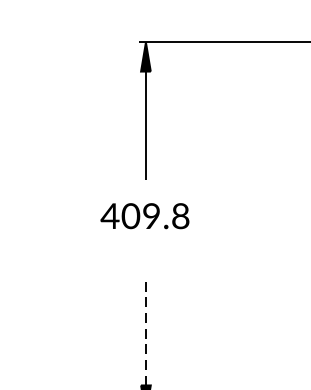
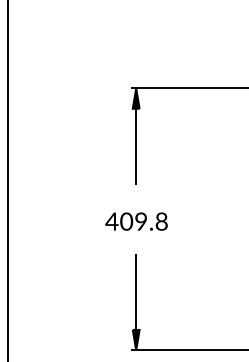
text: (144, 215) -> (136, 221), moved
line: (146, 330) -> (136, 291), dashed -> solid

